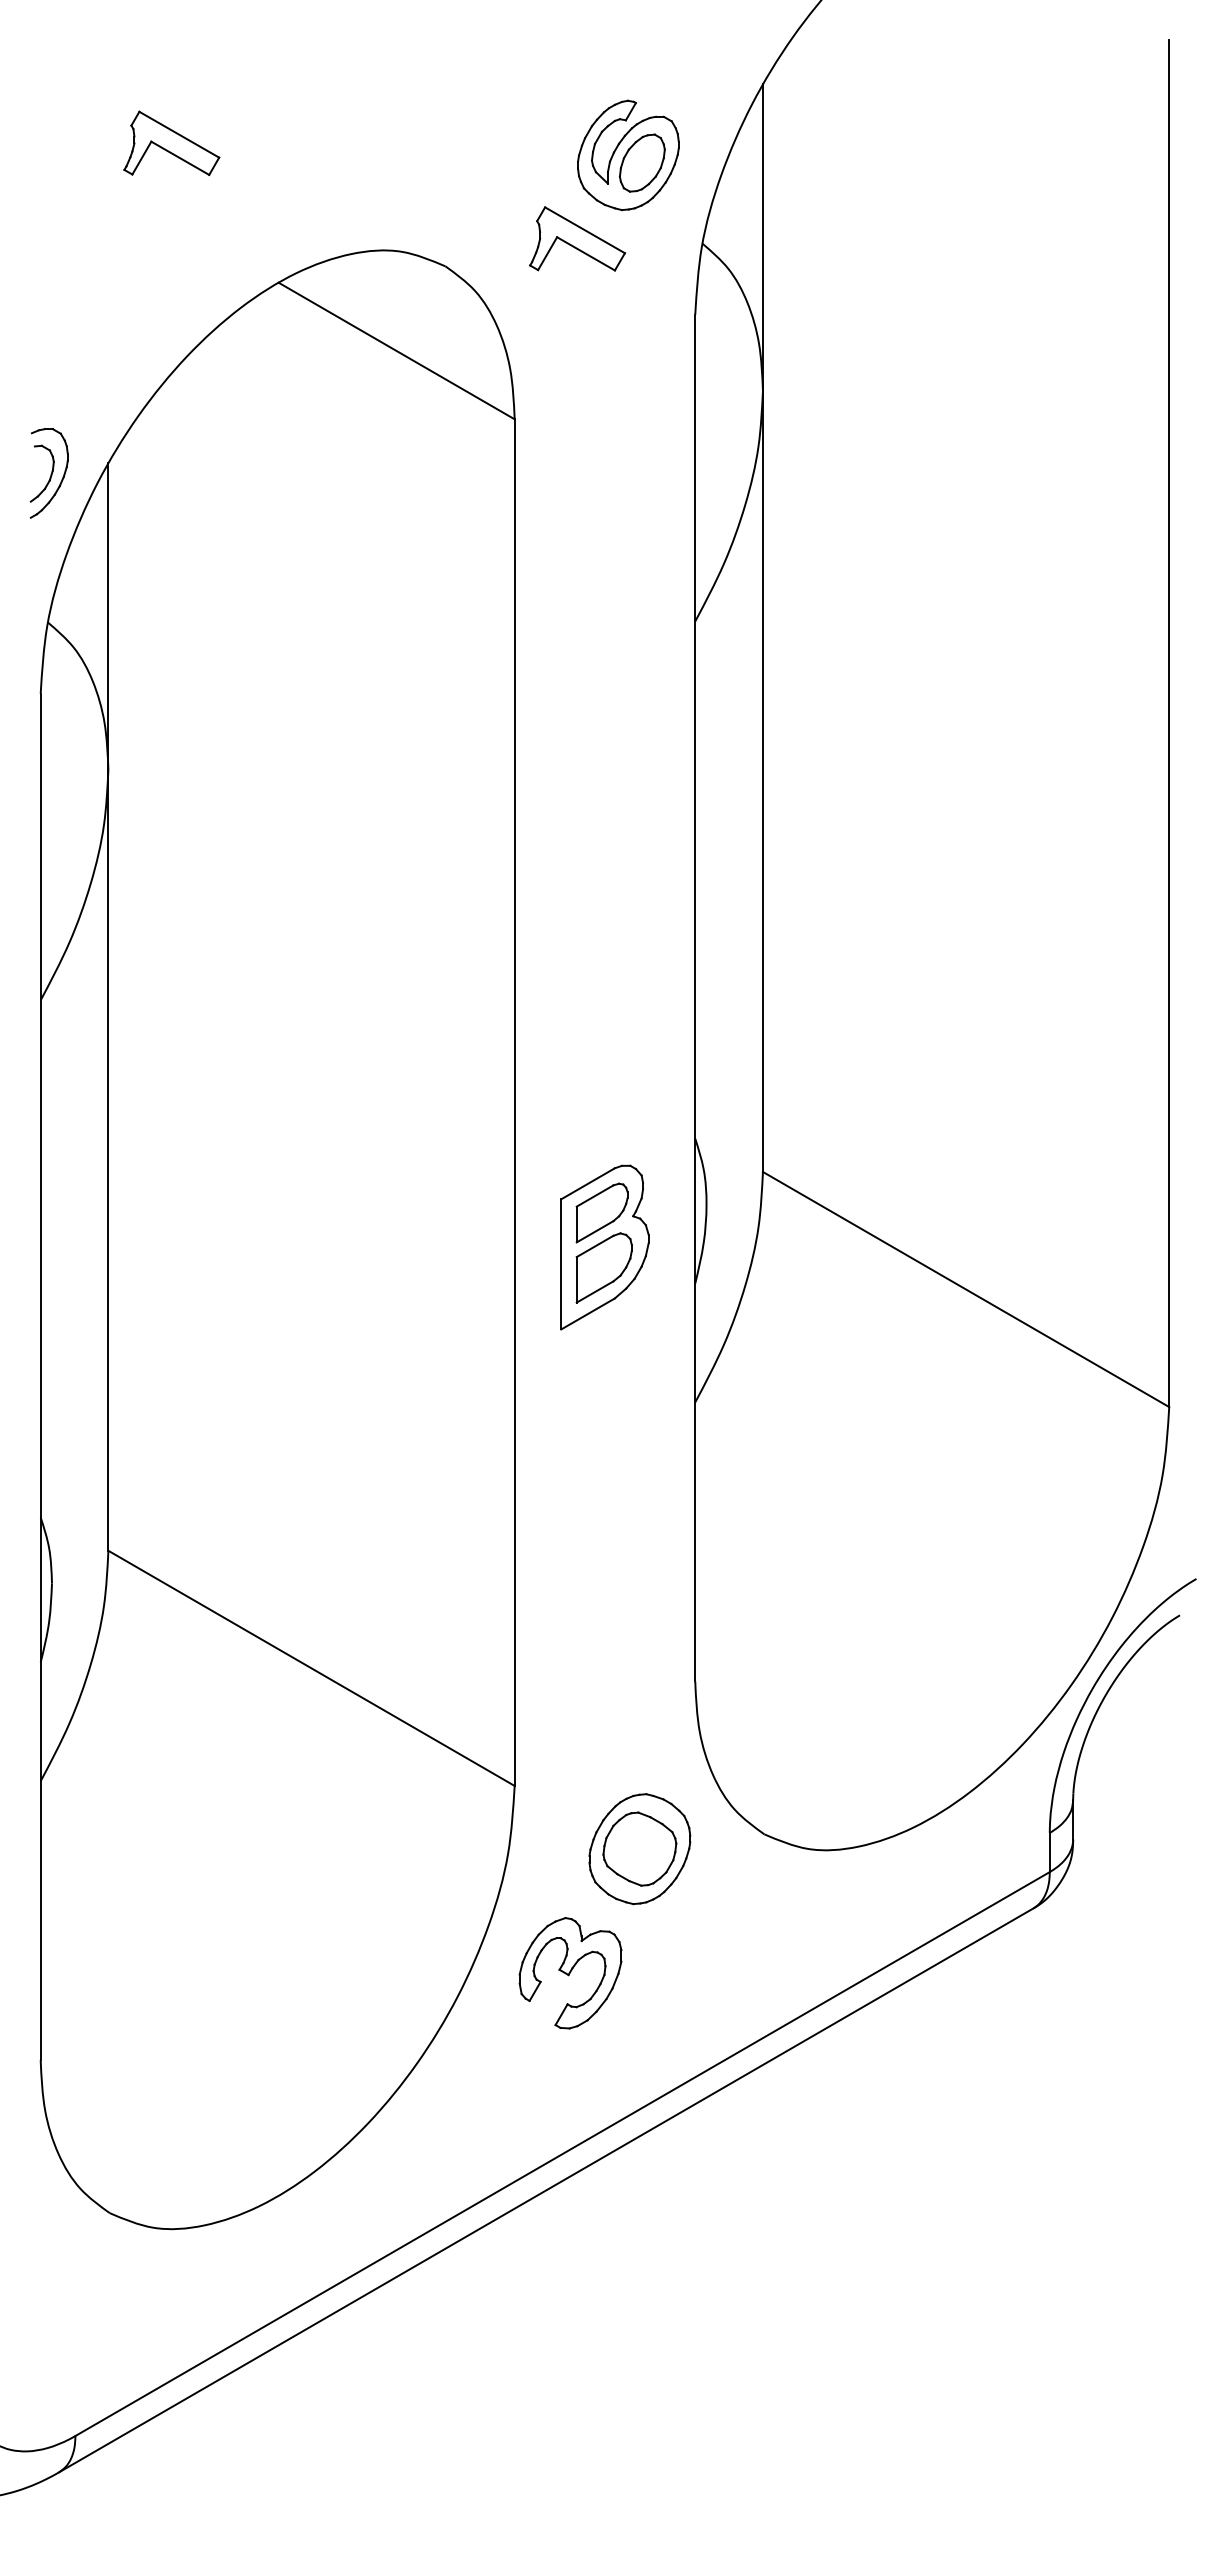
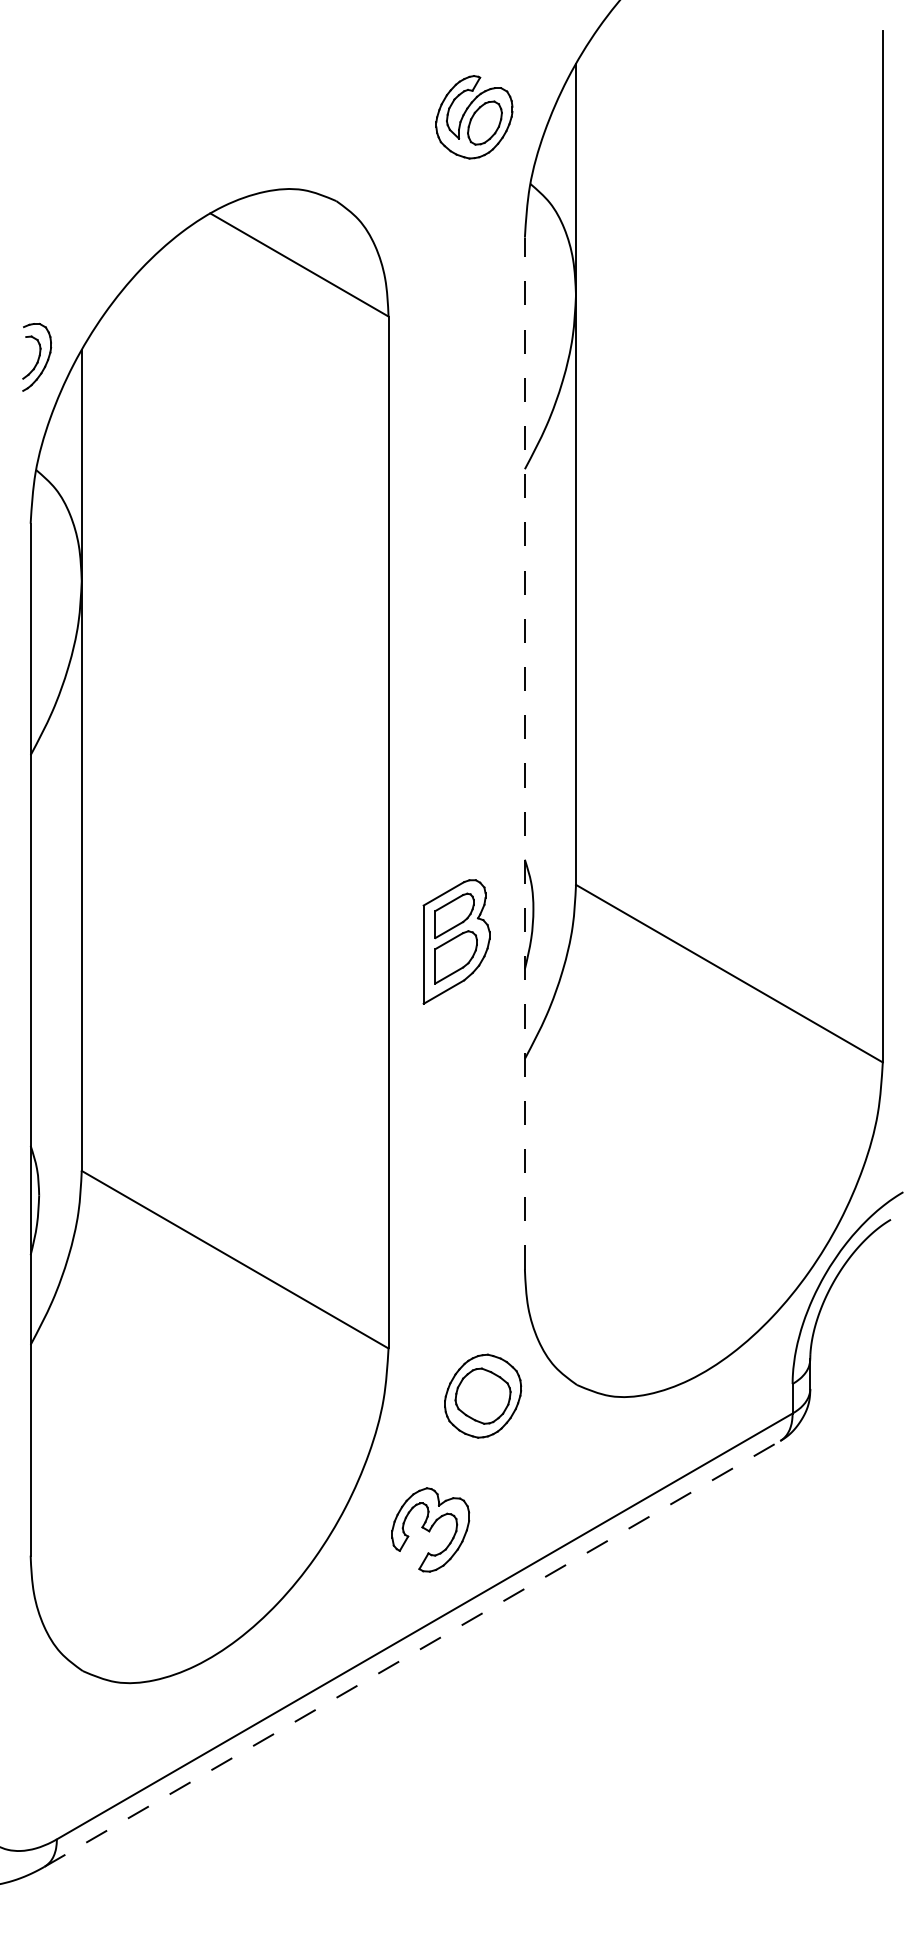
part: (171, 143) -> (129, 108), removed
part: (577, 238) -> (435, 180), removed
line: (695, 997) -> (525, 753), solid -> dashed
part: (570, 1973) -> (430, 1530), moved
line: (546, 2190) -> (412, 1653), solid -> dashed

